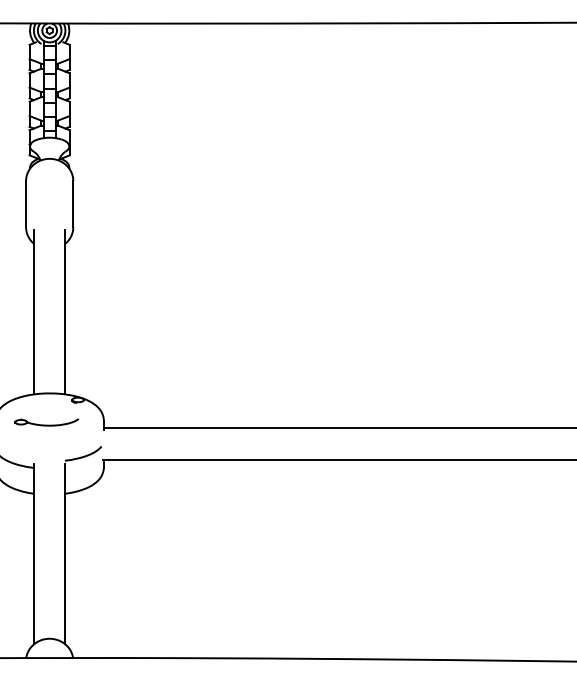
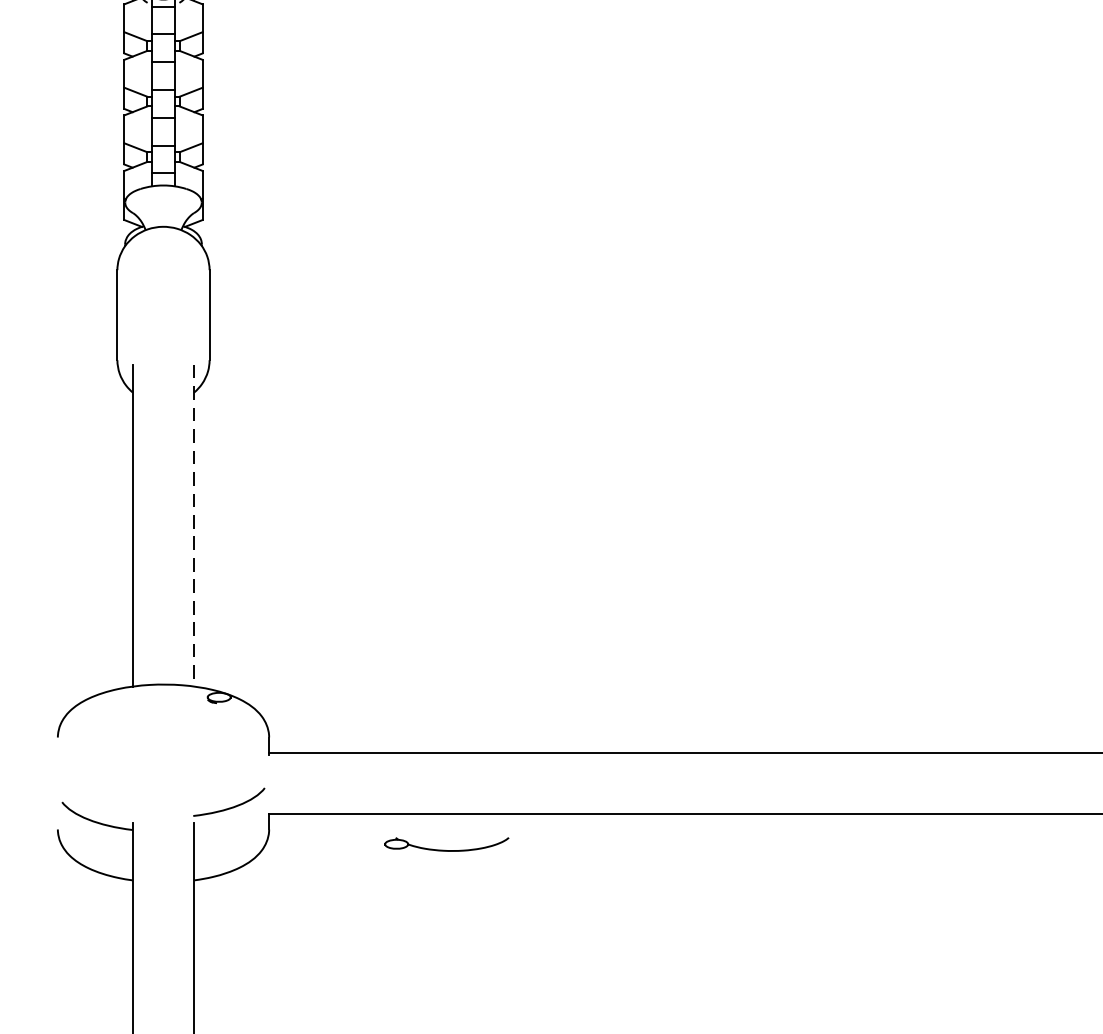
line: (65, 312) -> (194, 526), solid -> dashed
part: (46, 422) -> (446, 844), moved

